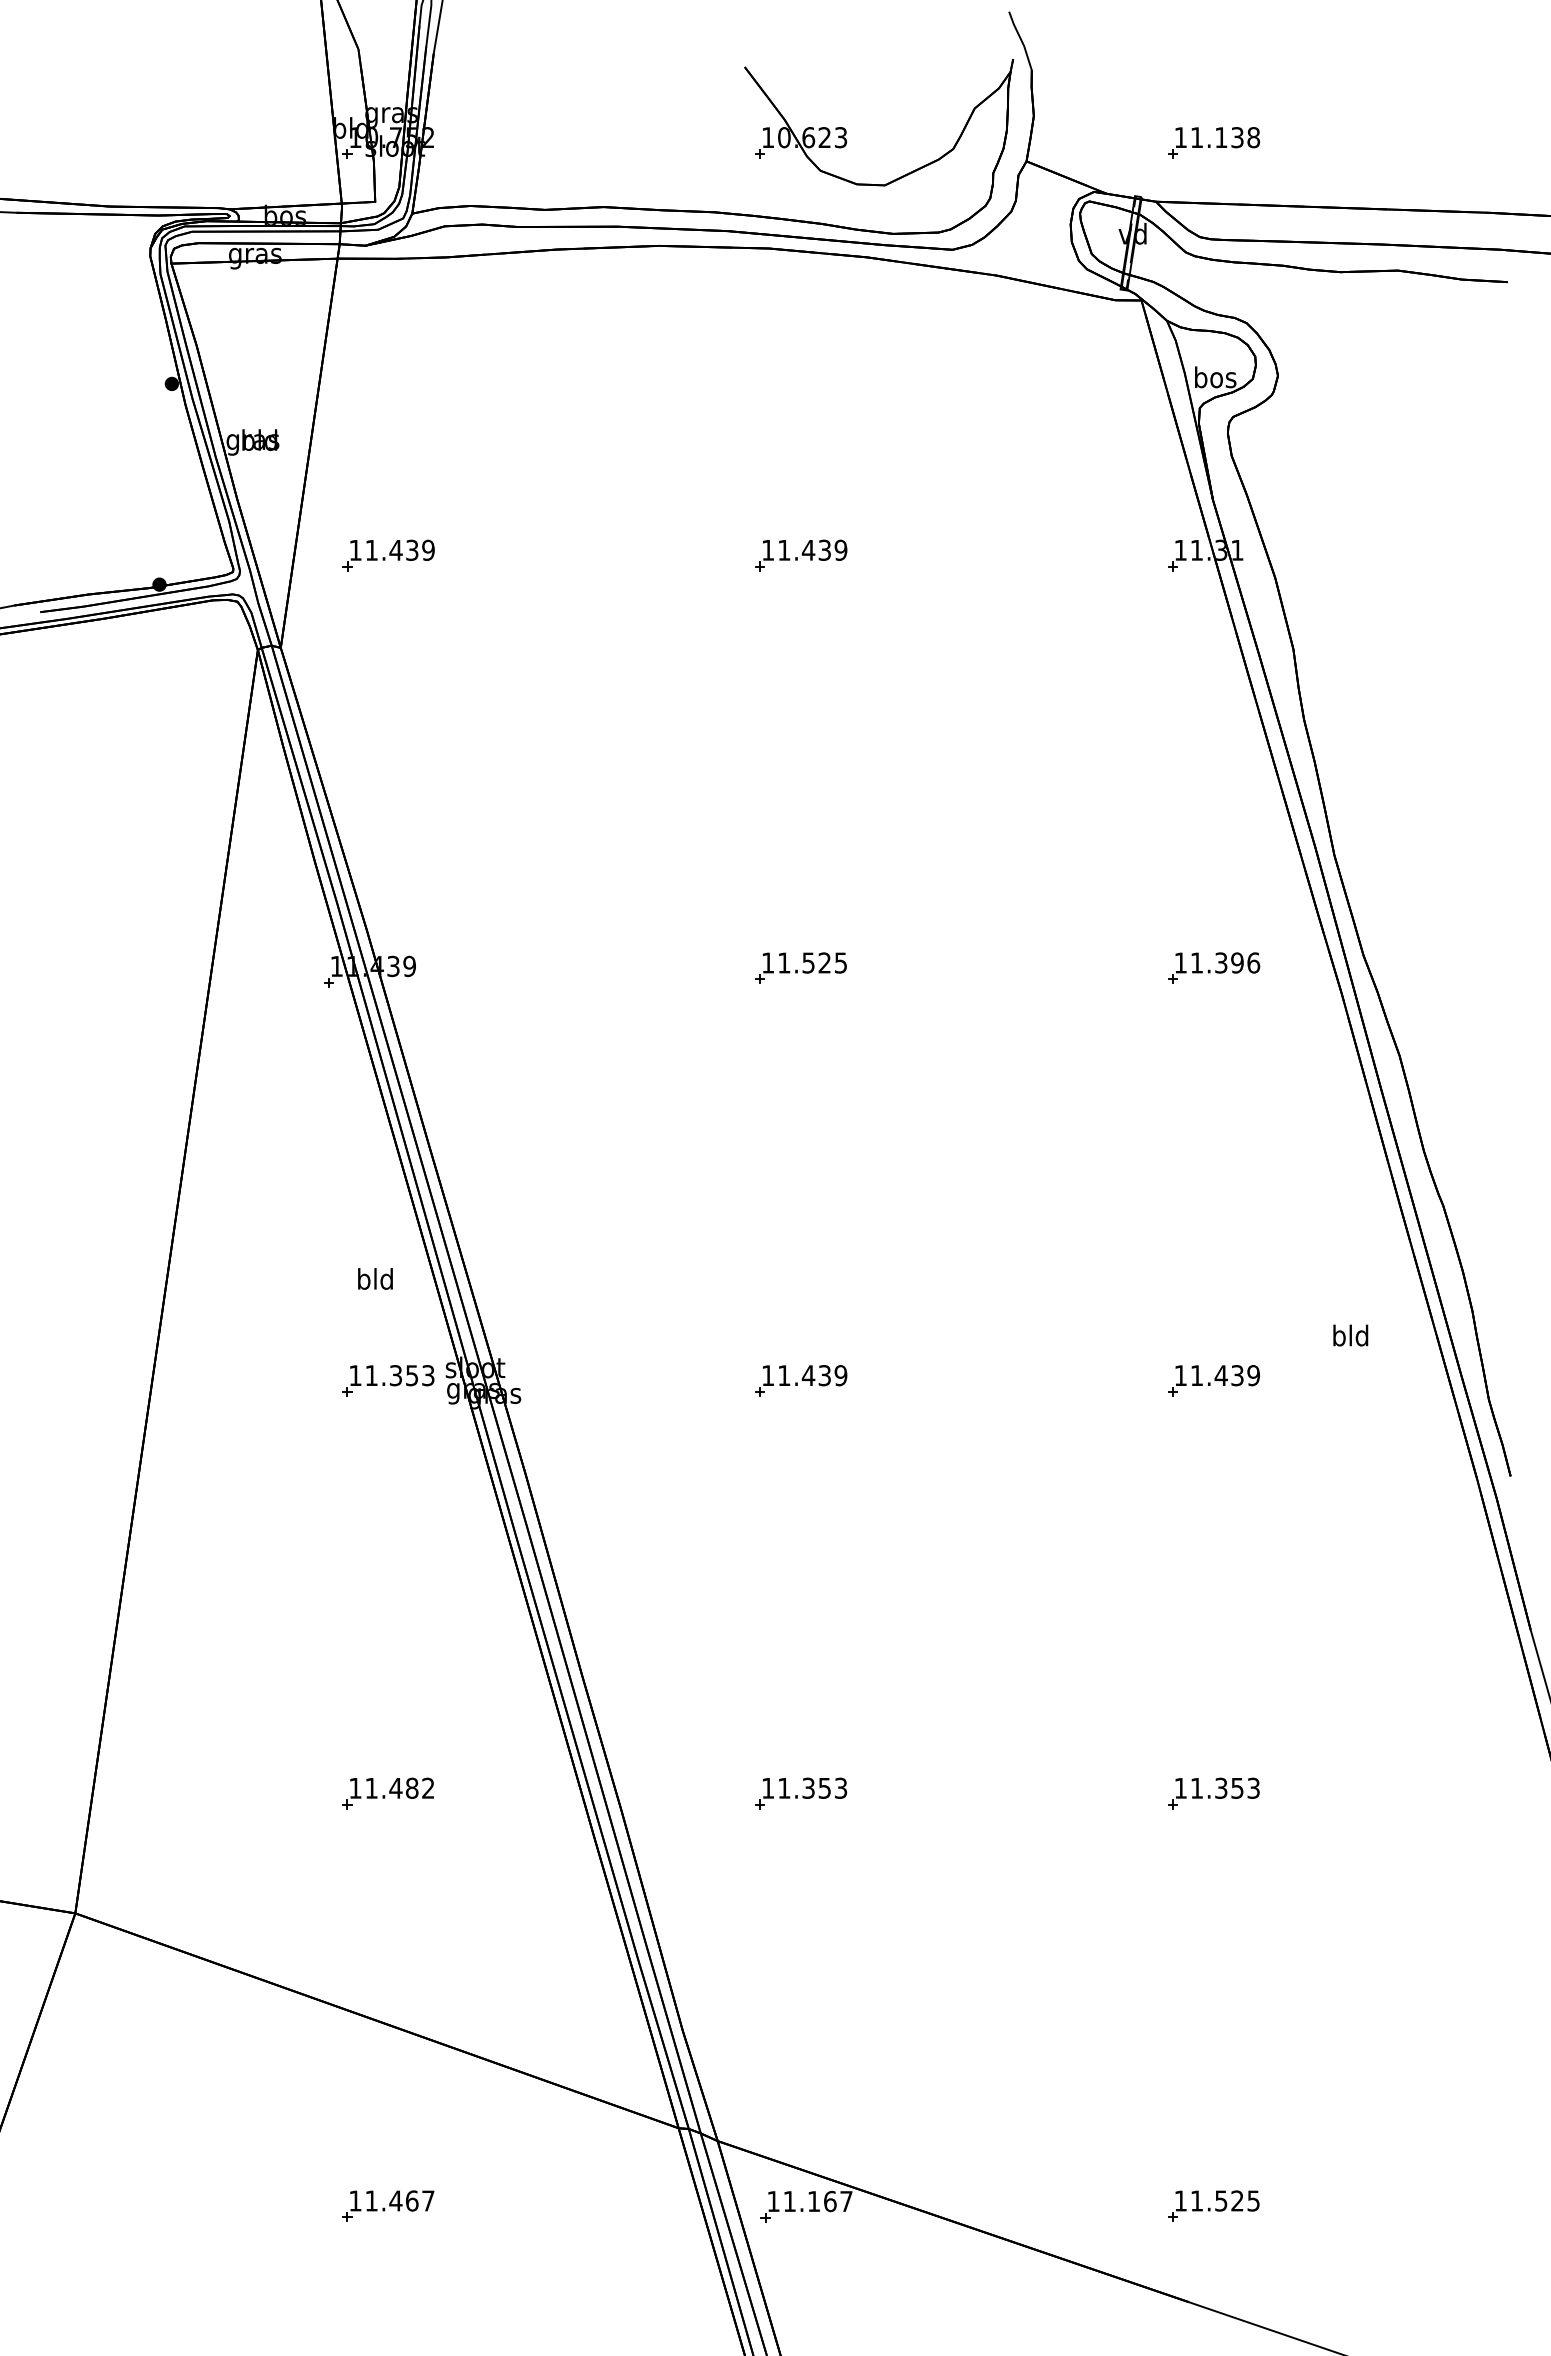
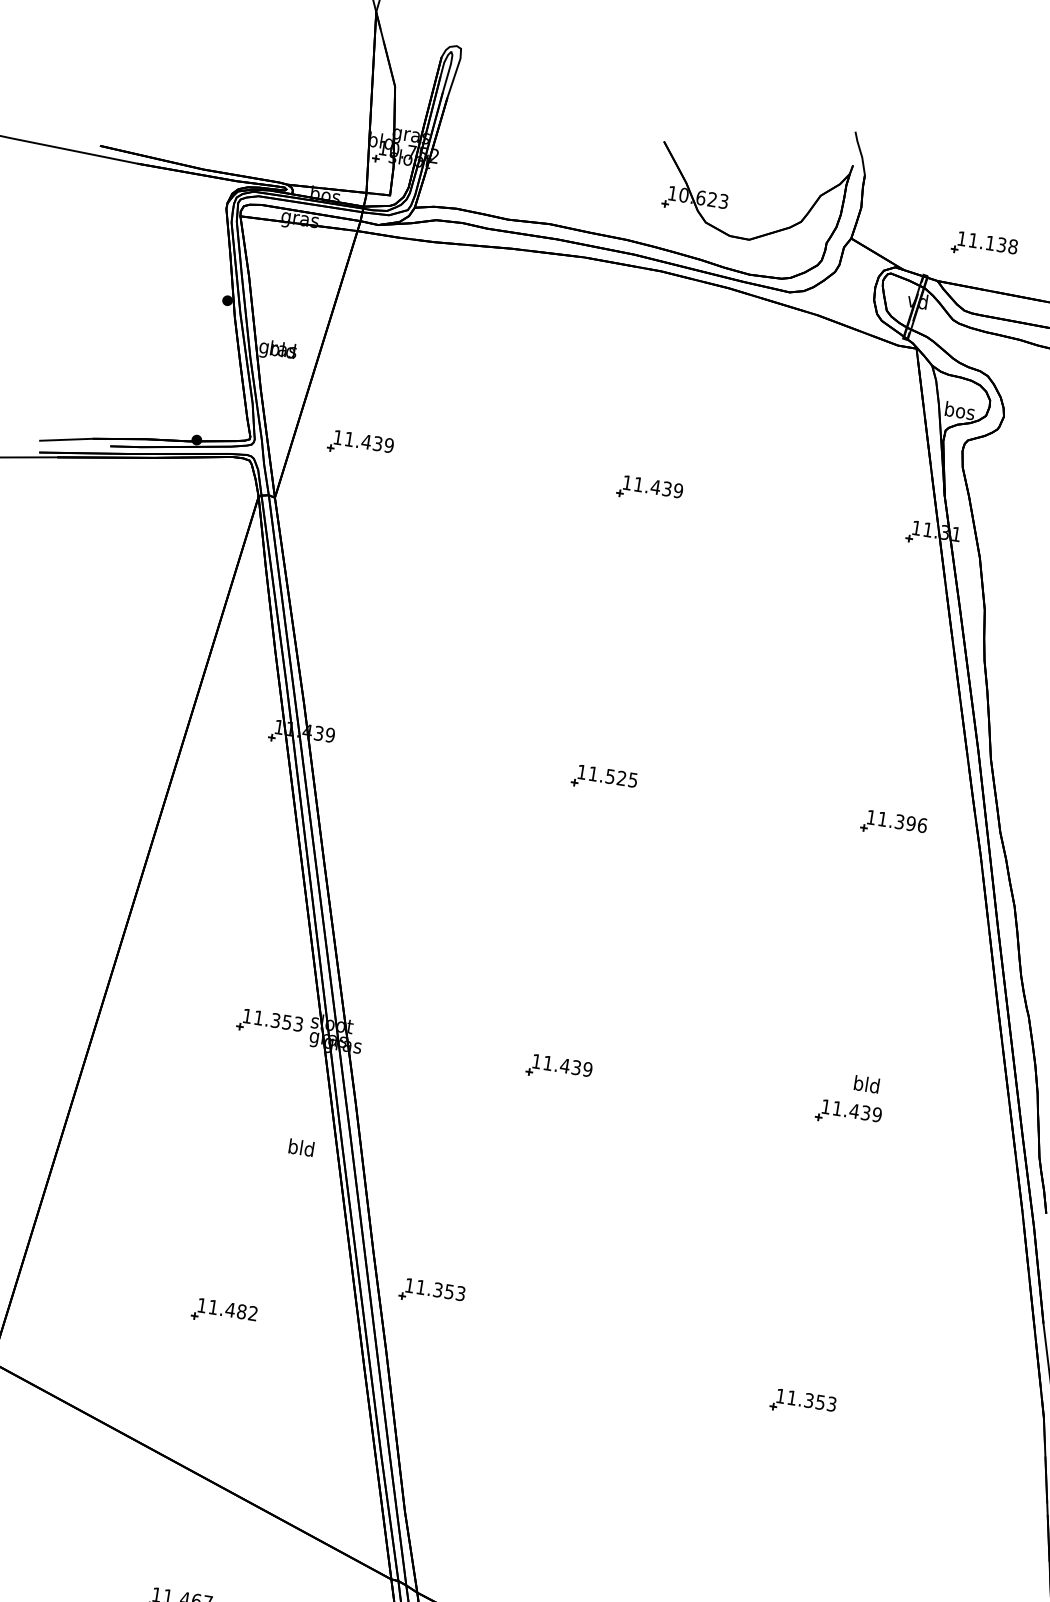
text: (375, 1278) -> (301, 1147), moved
text: (1350, 1335) -> (866, 1084), moved
part: (801, 1793) -> (432, 1292), moved

